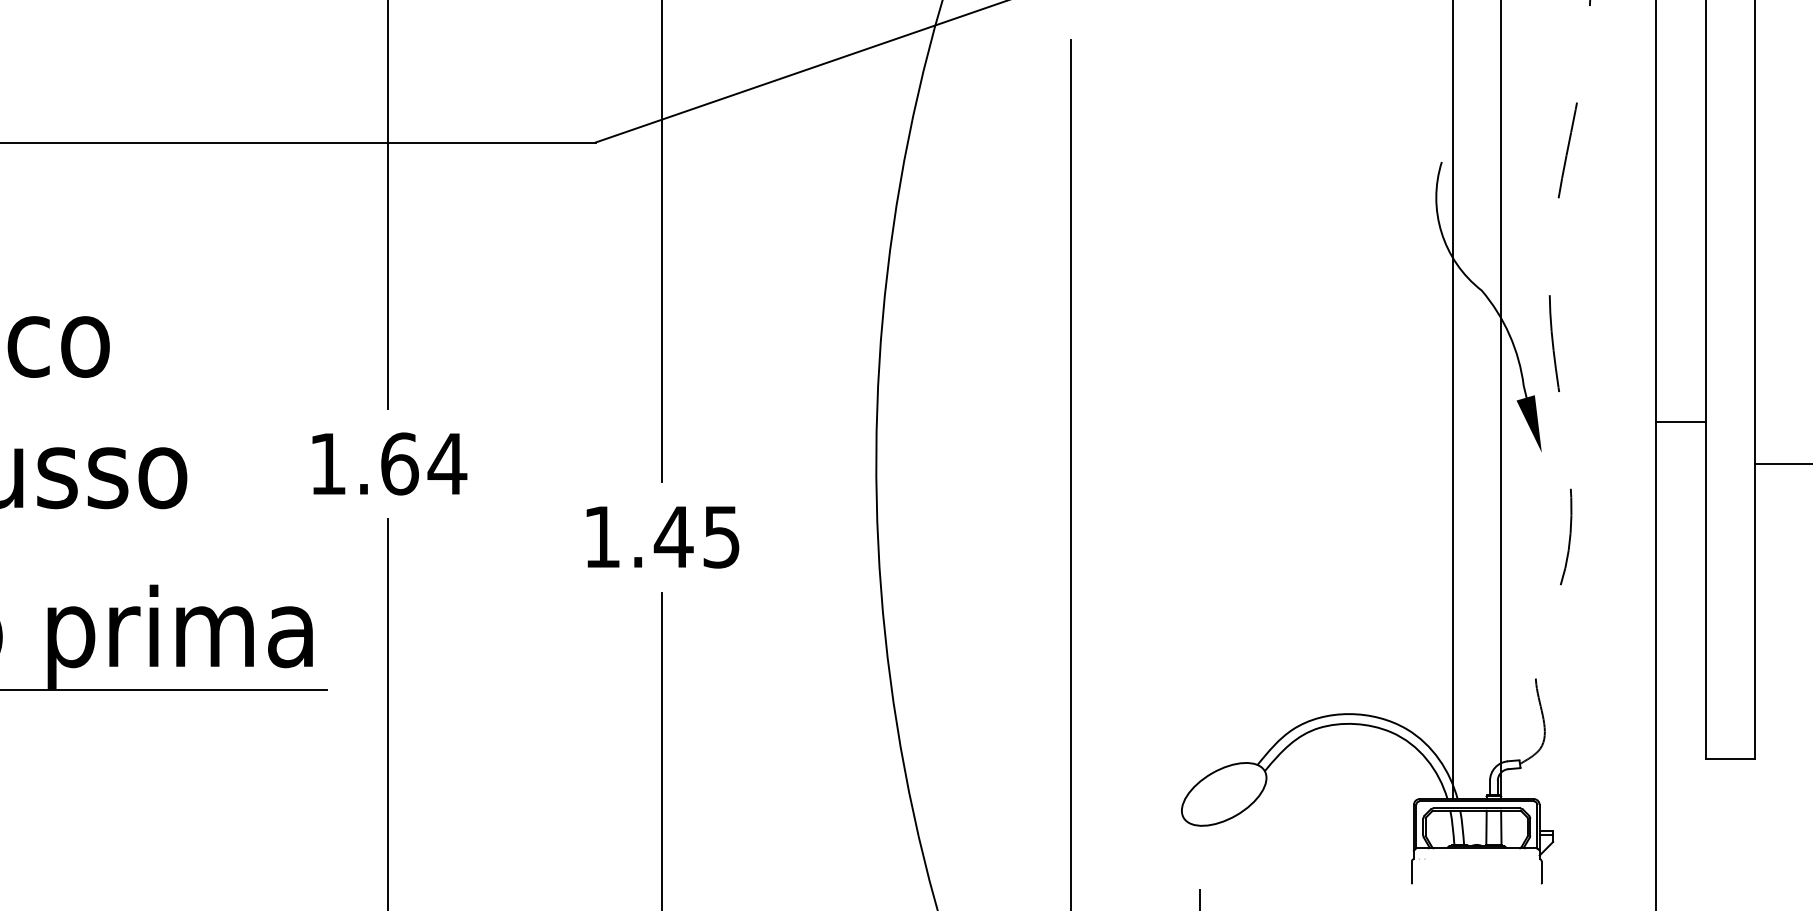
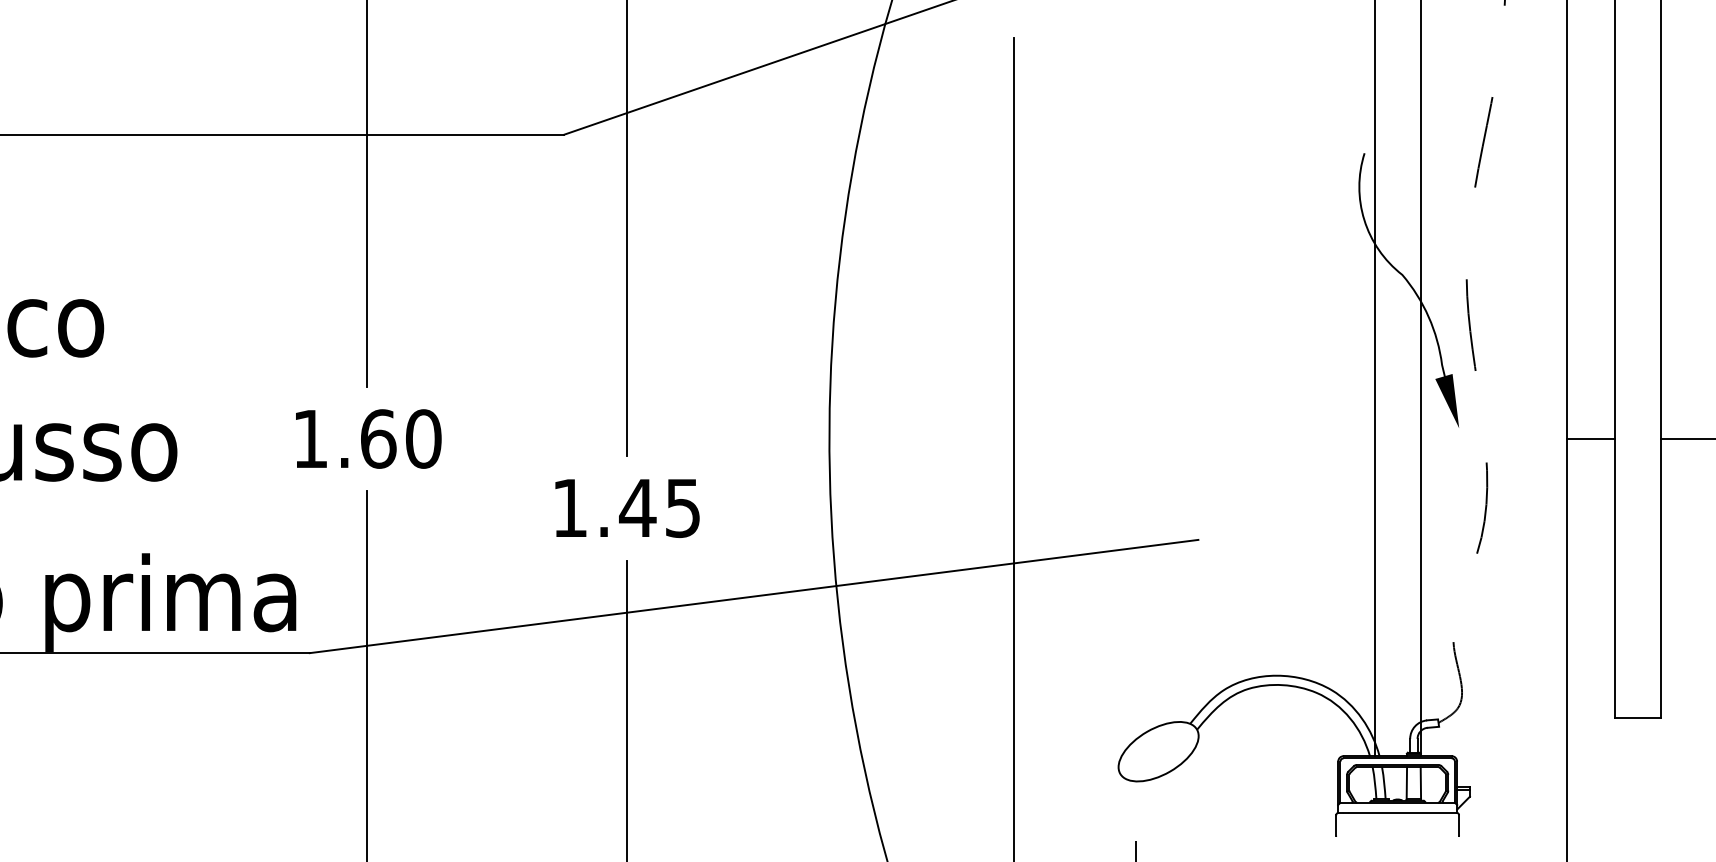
line: (1680, 421) -> (1590, 438), moved
text: (447, 463) -> (423, 438), 1.64 -> 1.60
line: (796, 630) -> (753, 596), added
line: (1476, 859) -> (1397, 813), added

